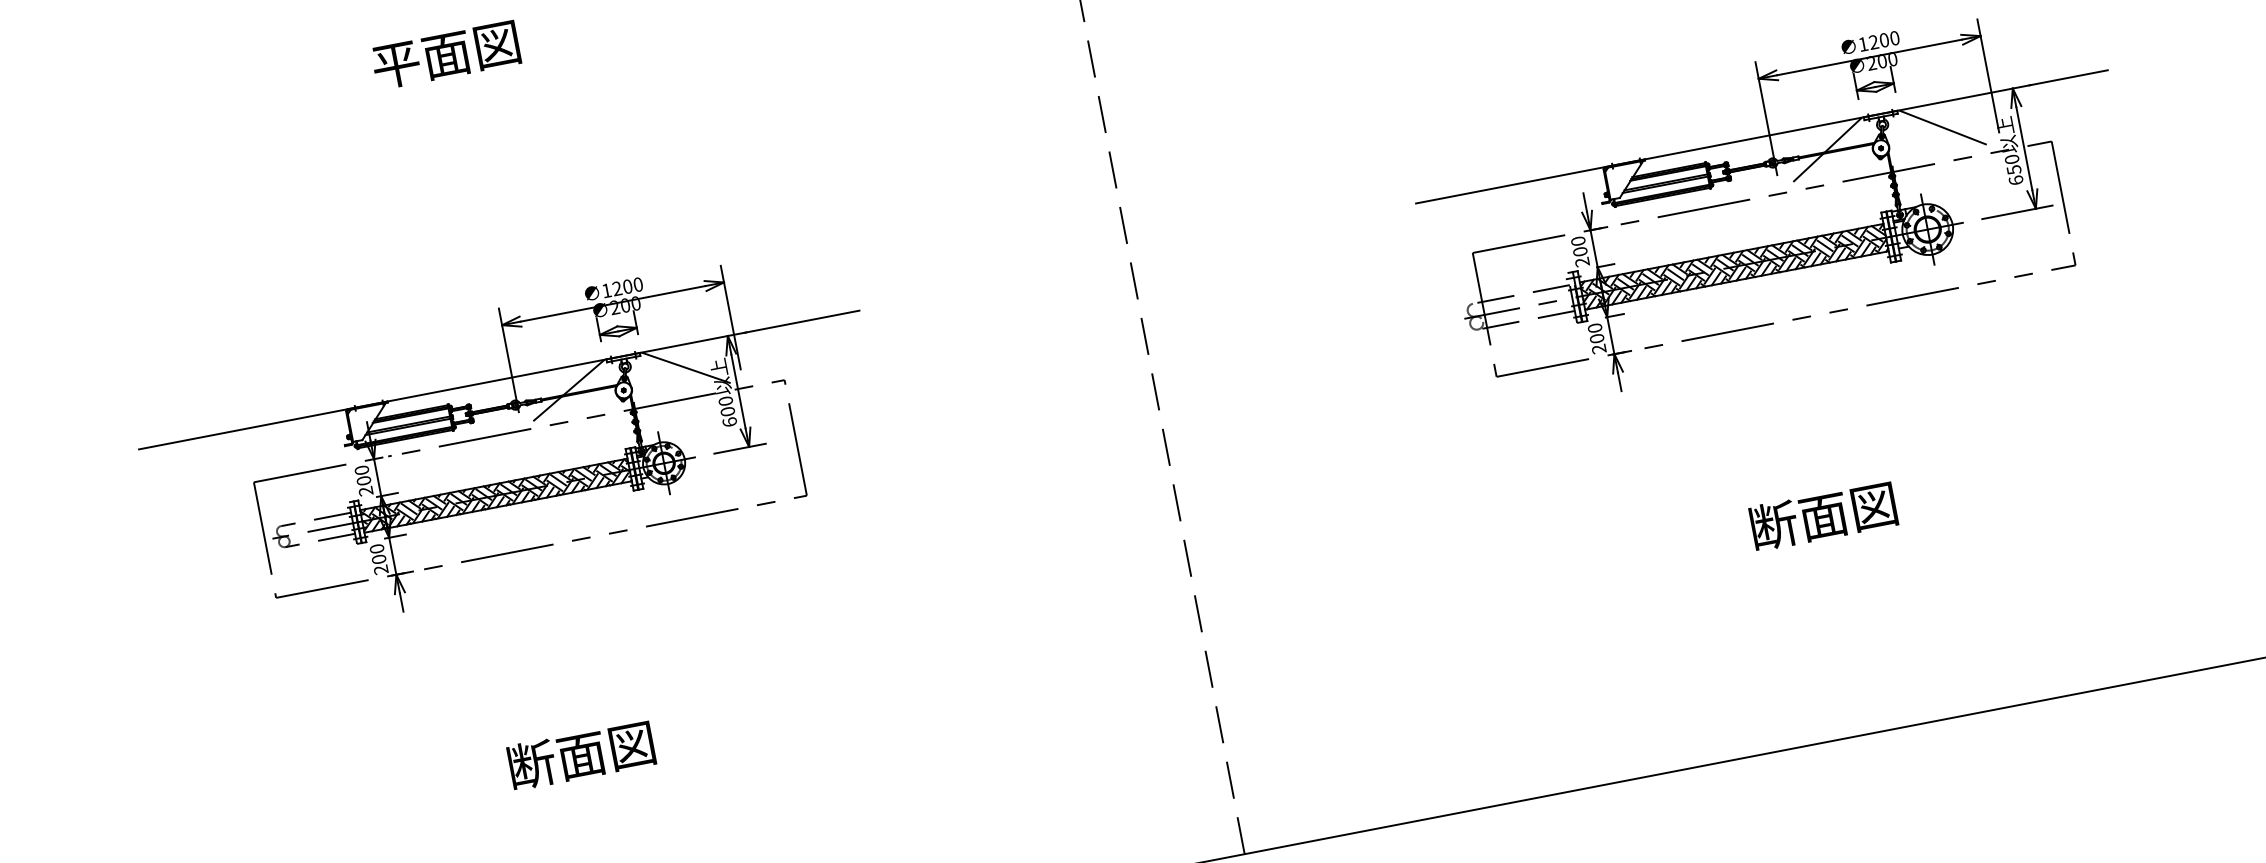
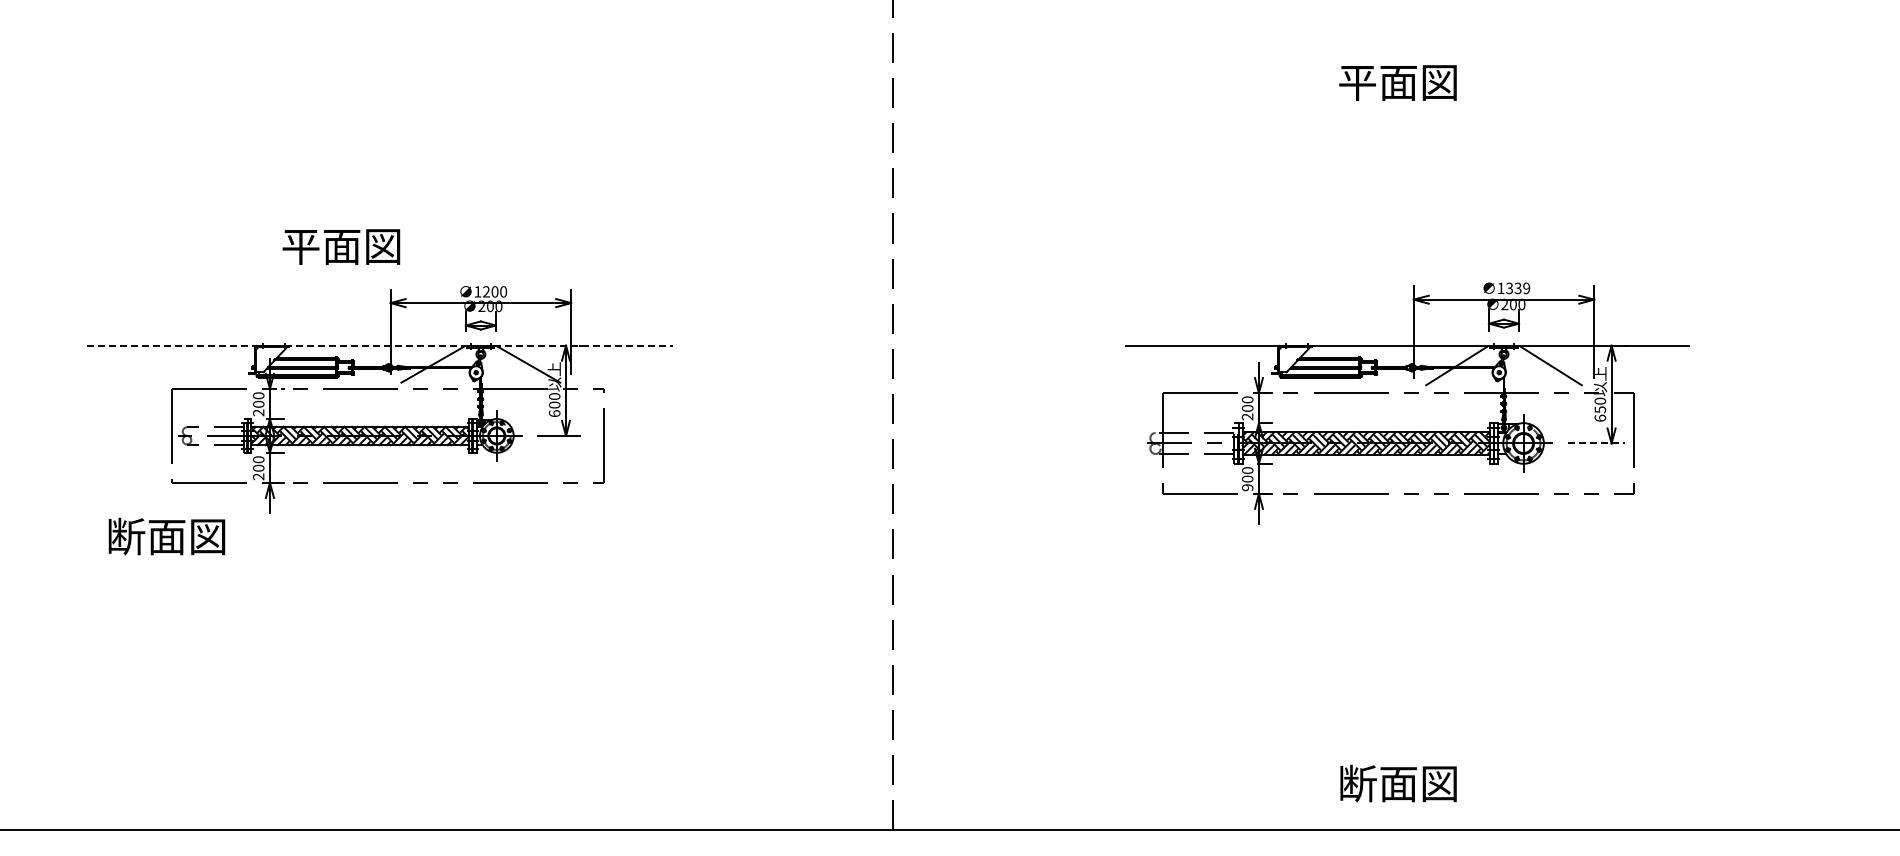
text: (1884, 40) -> (1518, 288), 1200 -> 1339
text: (446, 54) -> (341, 246), moved
line: (2017, 212) -> (1596, 443), solid -> dashed
text: (1598, 349) -> (1247, 487), 200 -> 900
line: (499, 379) -> (380, 345), solid -> dashed
text: (1823, 516) -> (1398, 783), moved
text: (580, 755) -> (166, 536), moved

